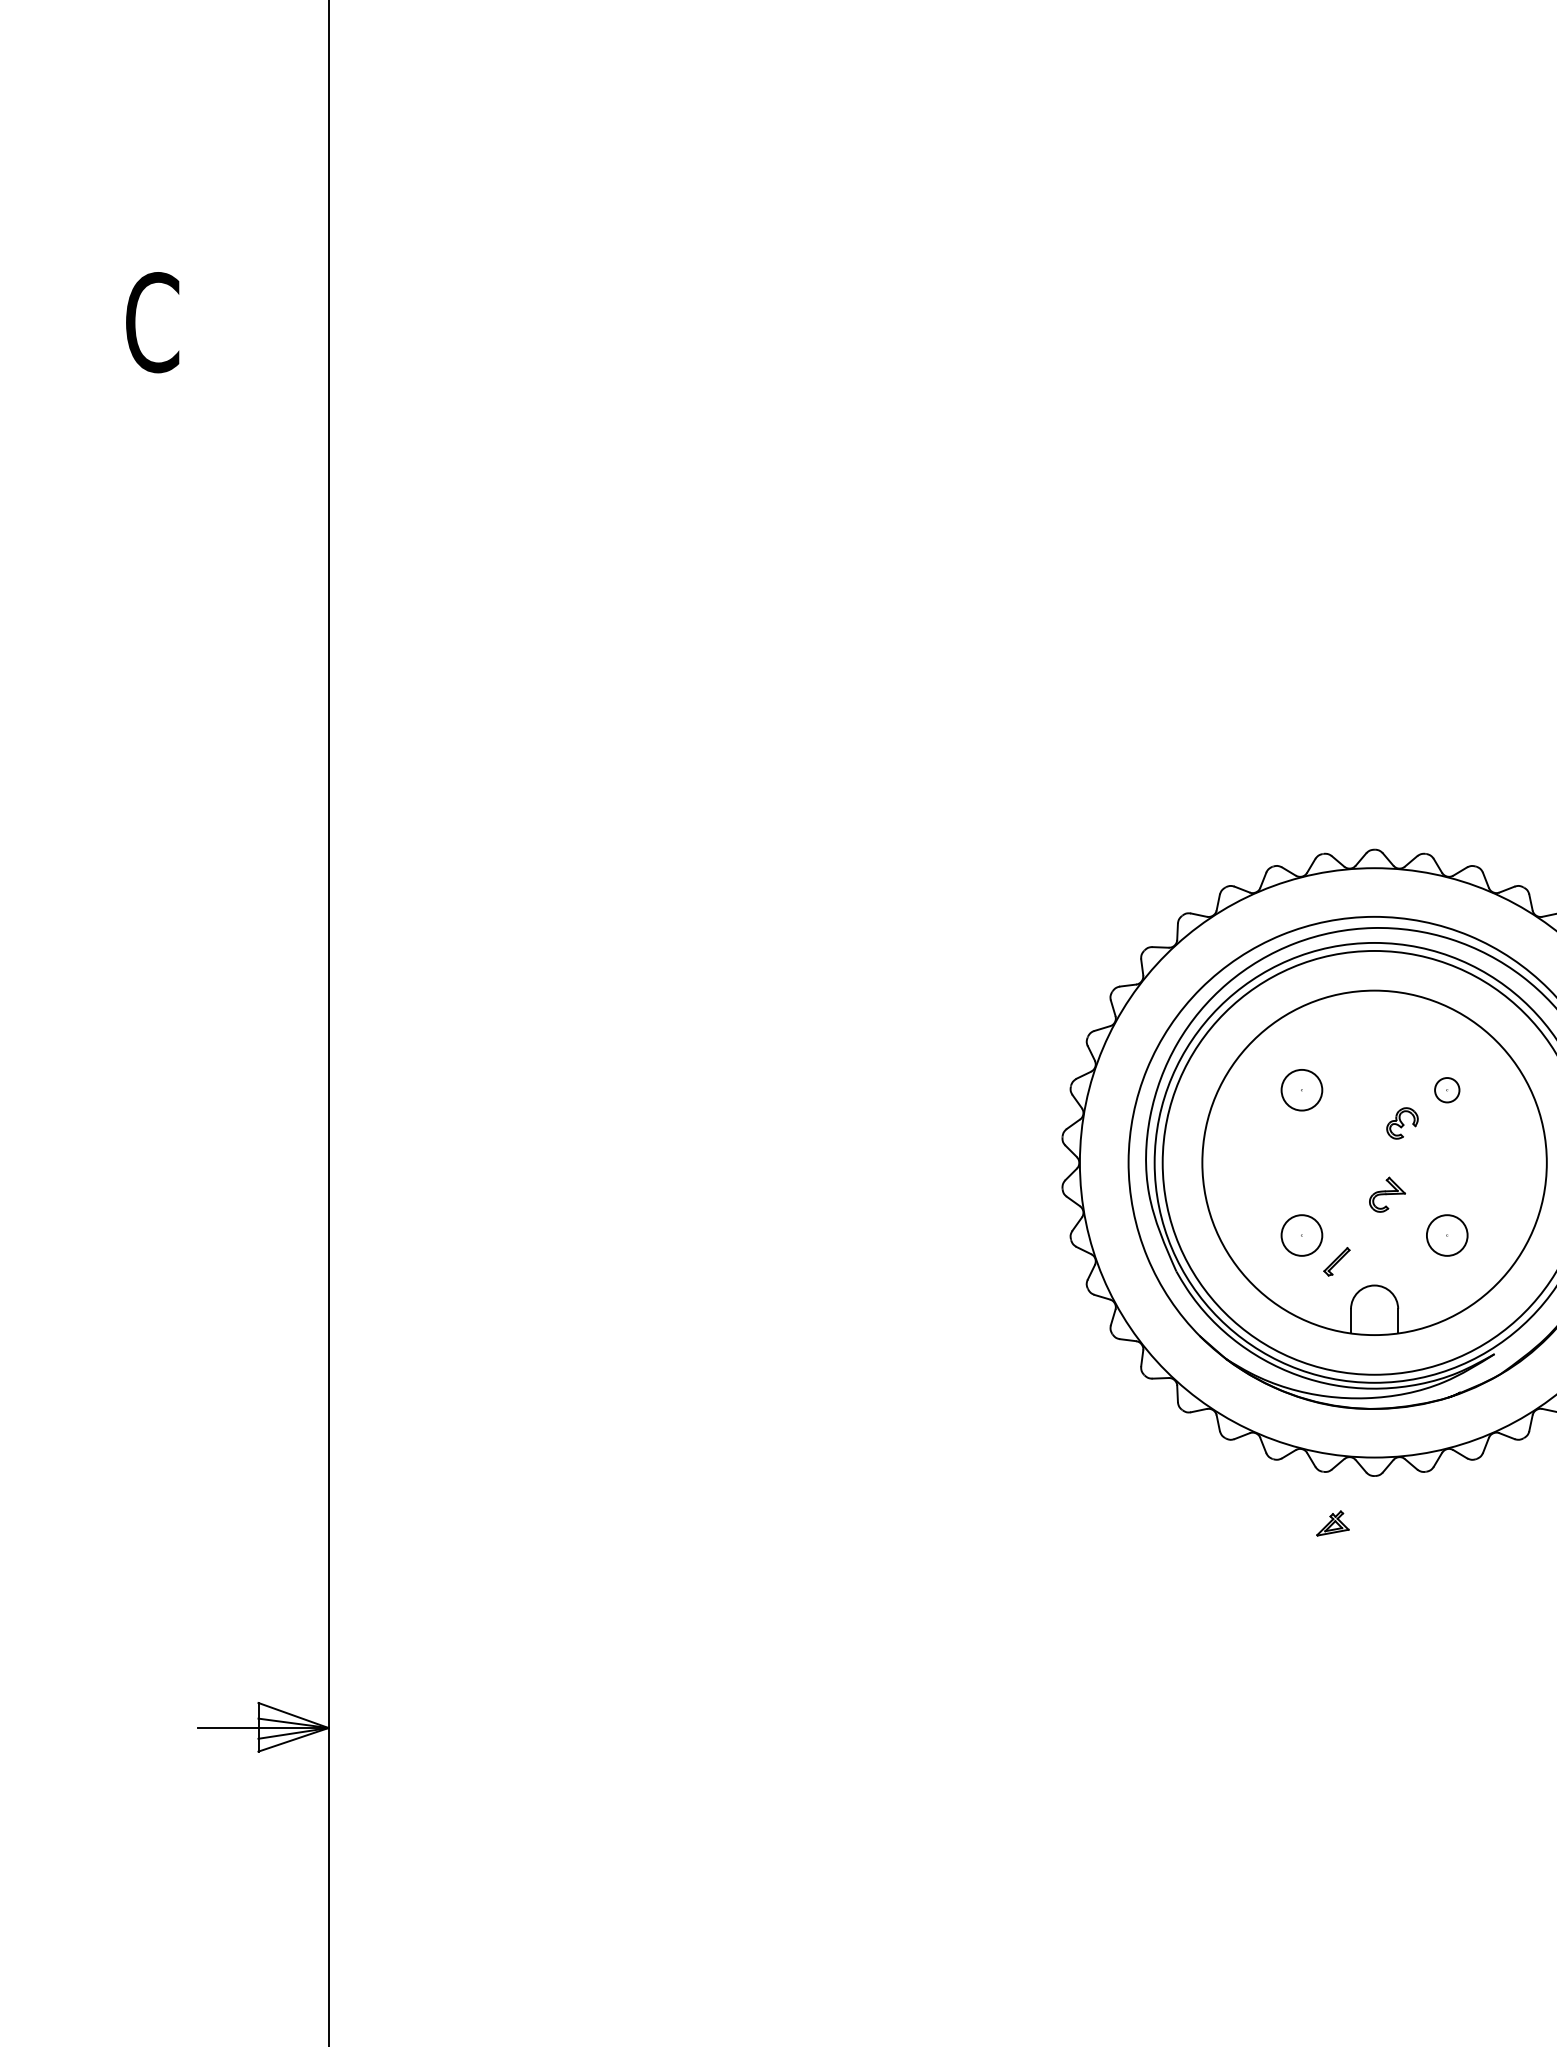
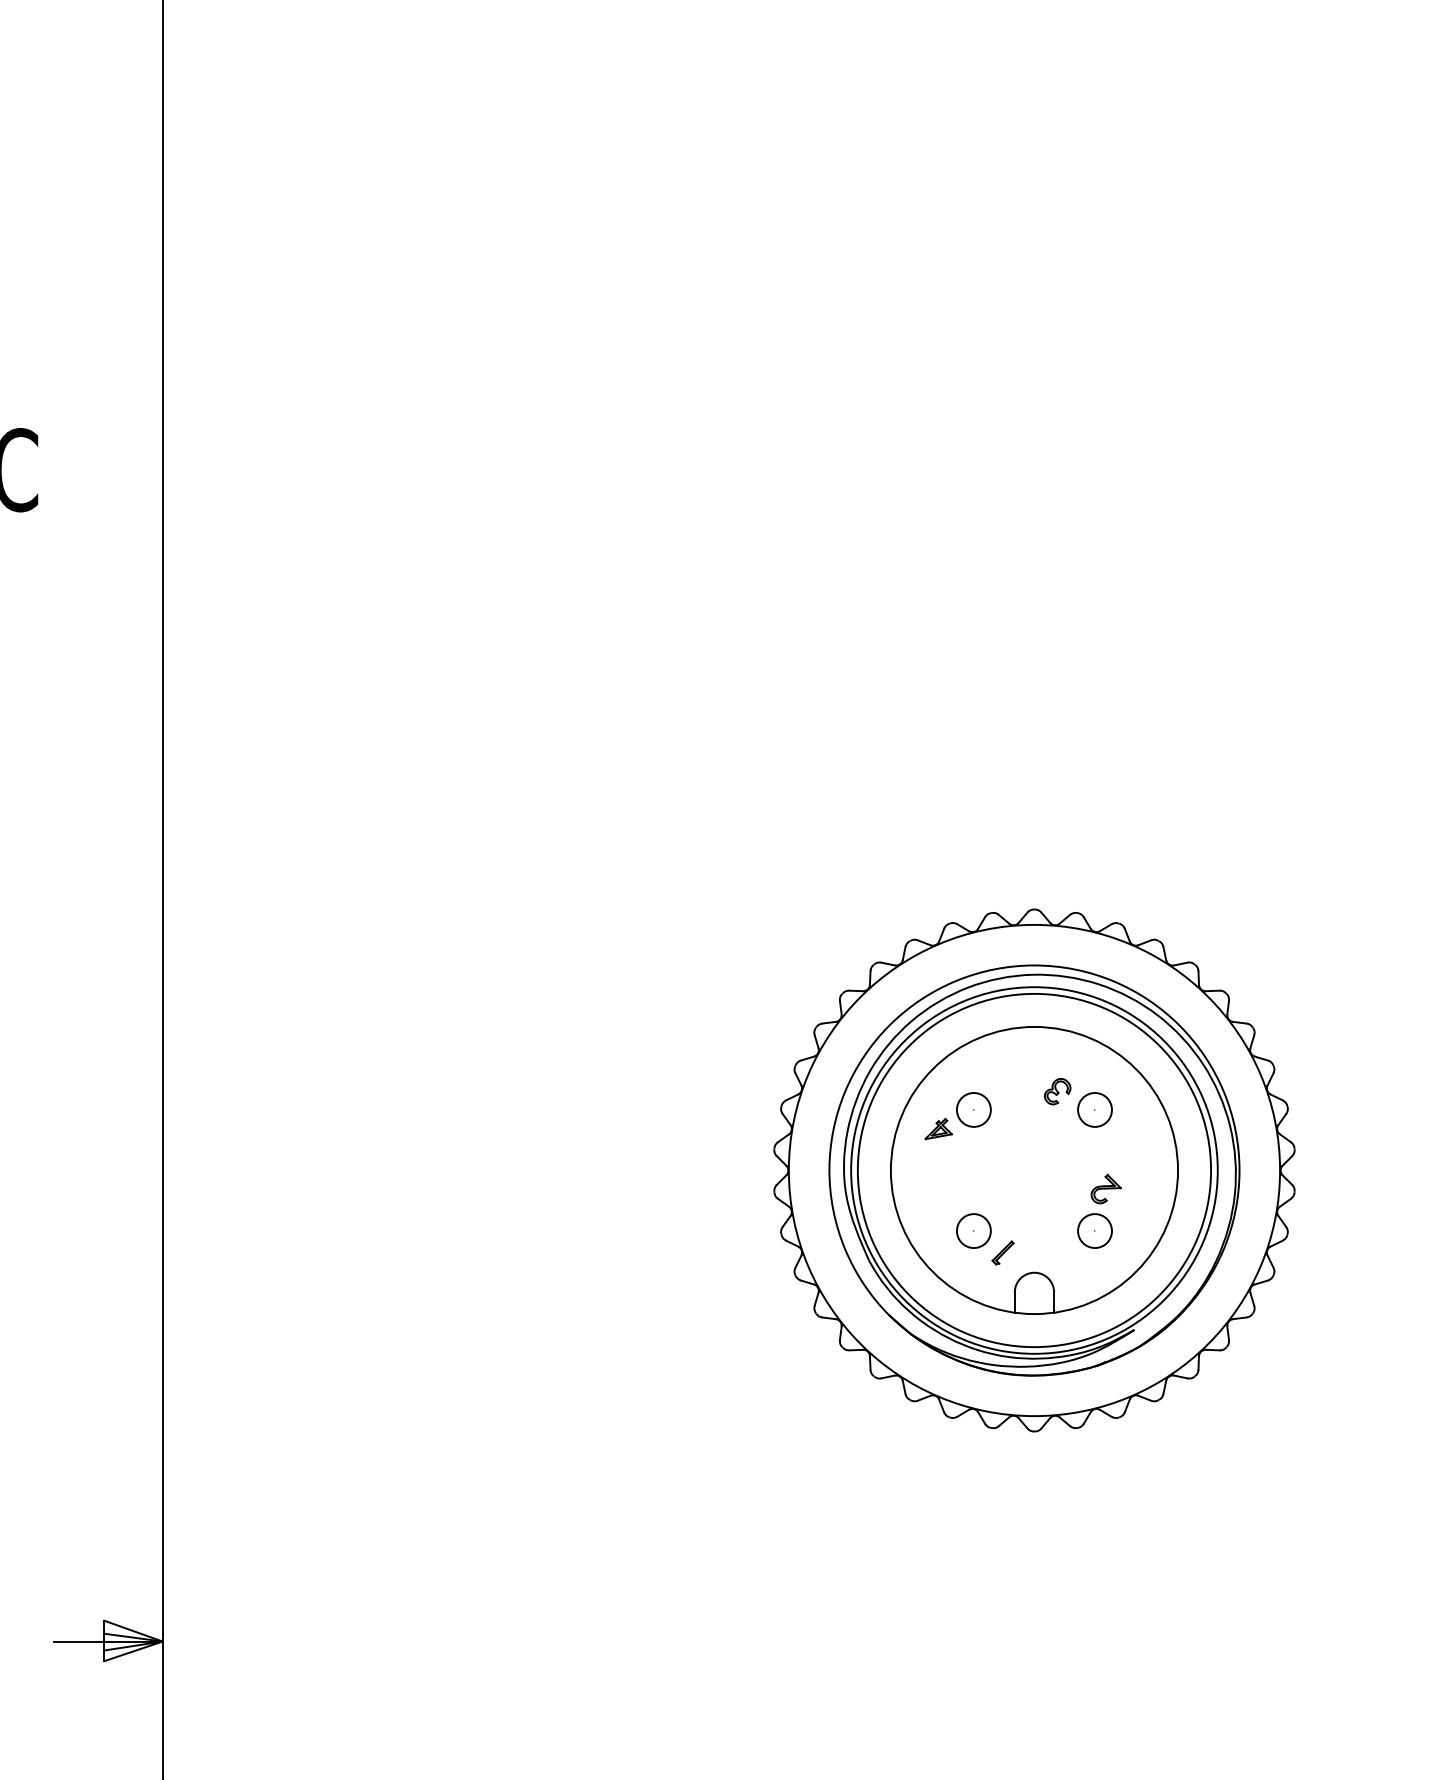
circle: (1446, 1089) -> (1094, 1109), size x1.67
part: (1402, 1123) -> (1057, 1091), moved
part: (1386, 1194) -> (1105, 1188), moved
part: (1332, 1522) -> (938, 1128), moved

